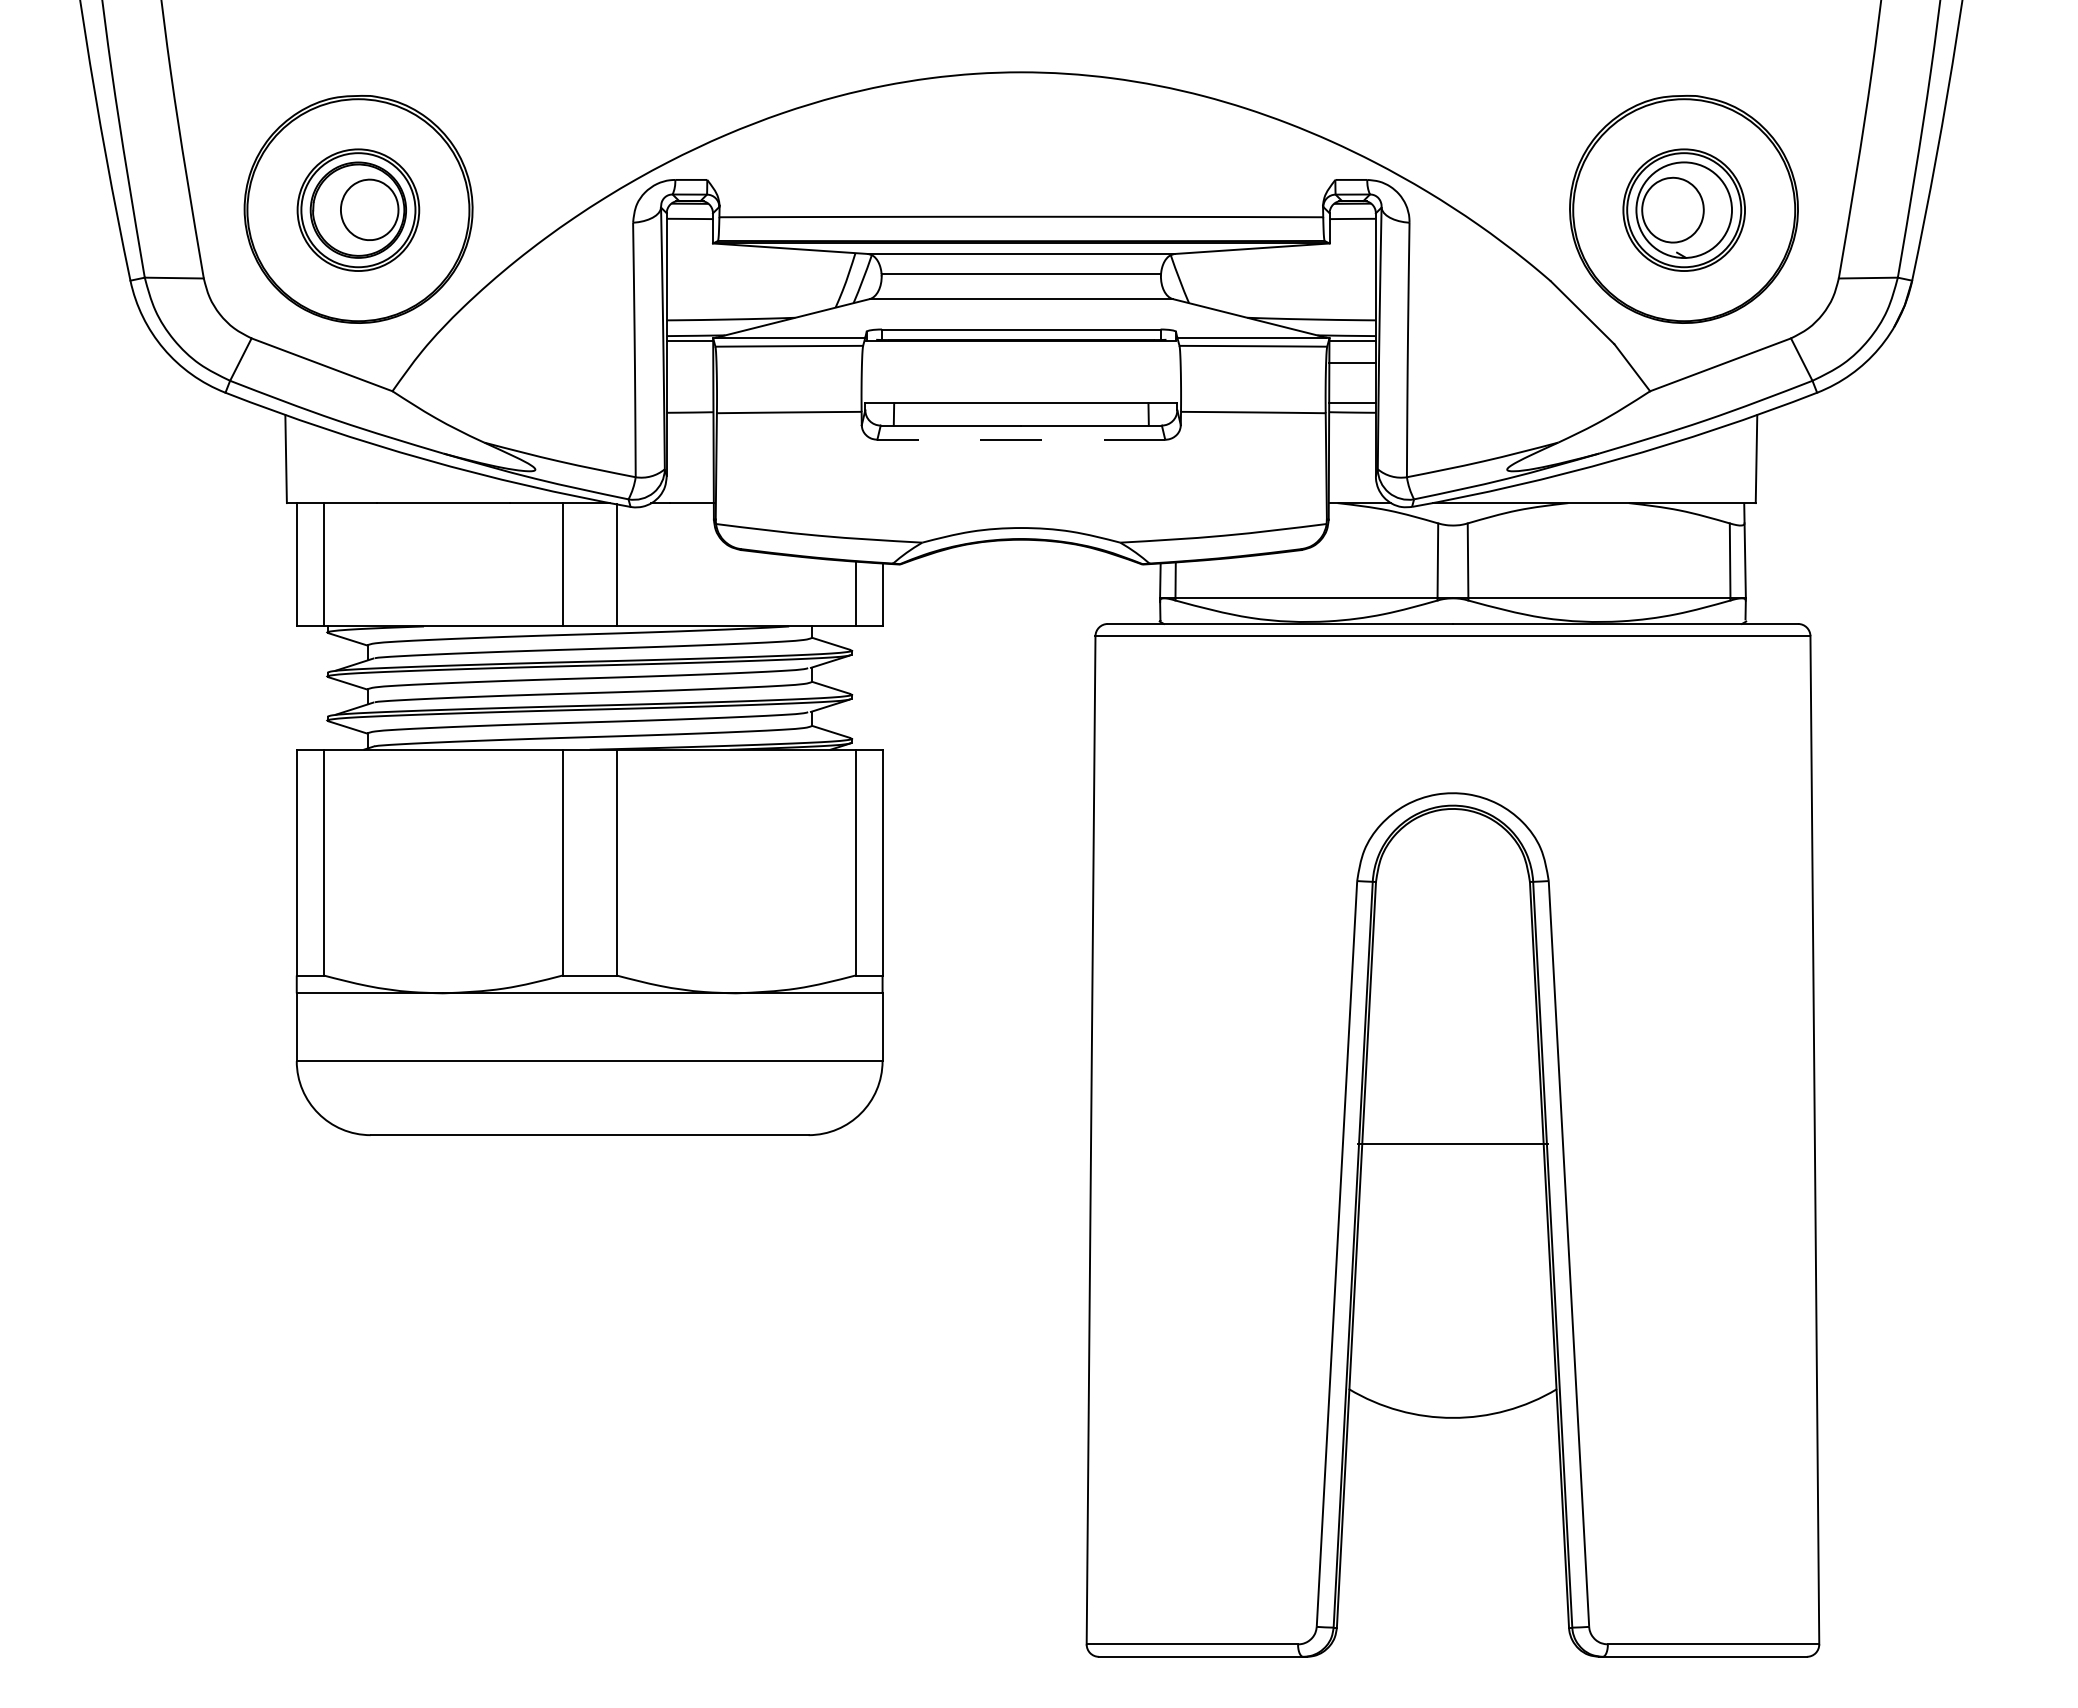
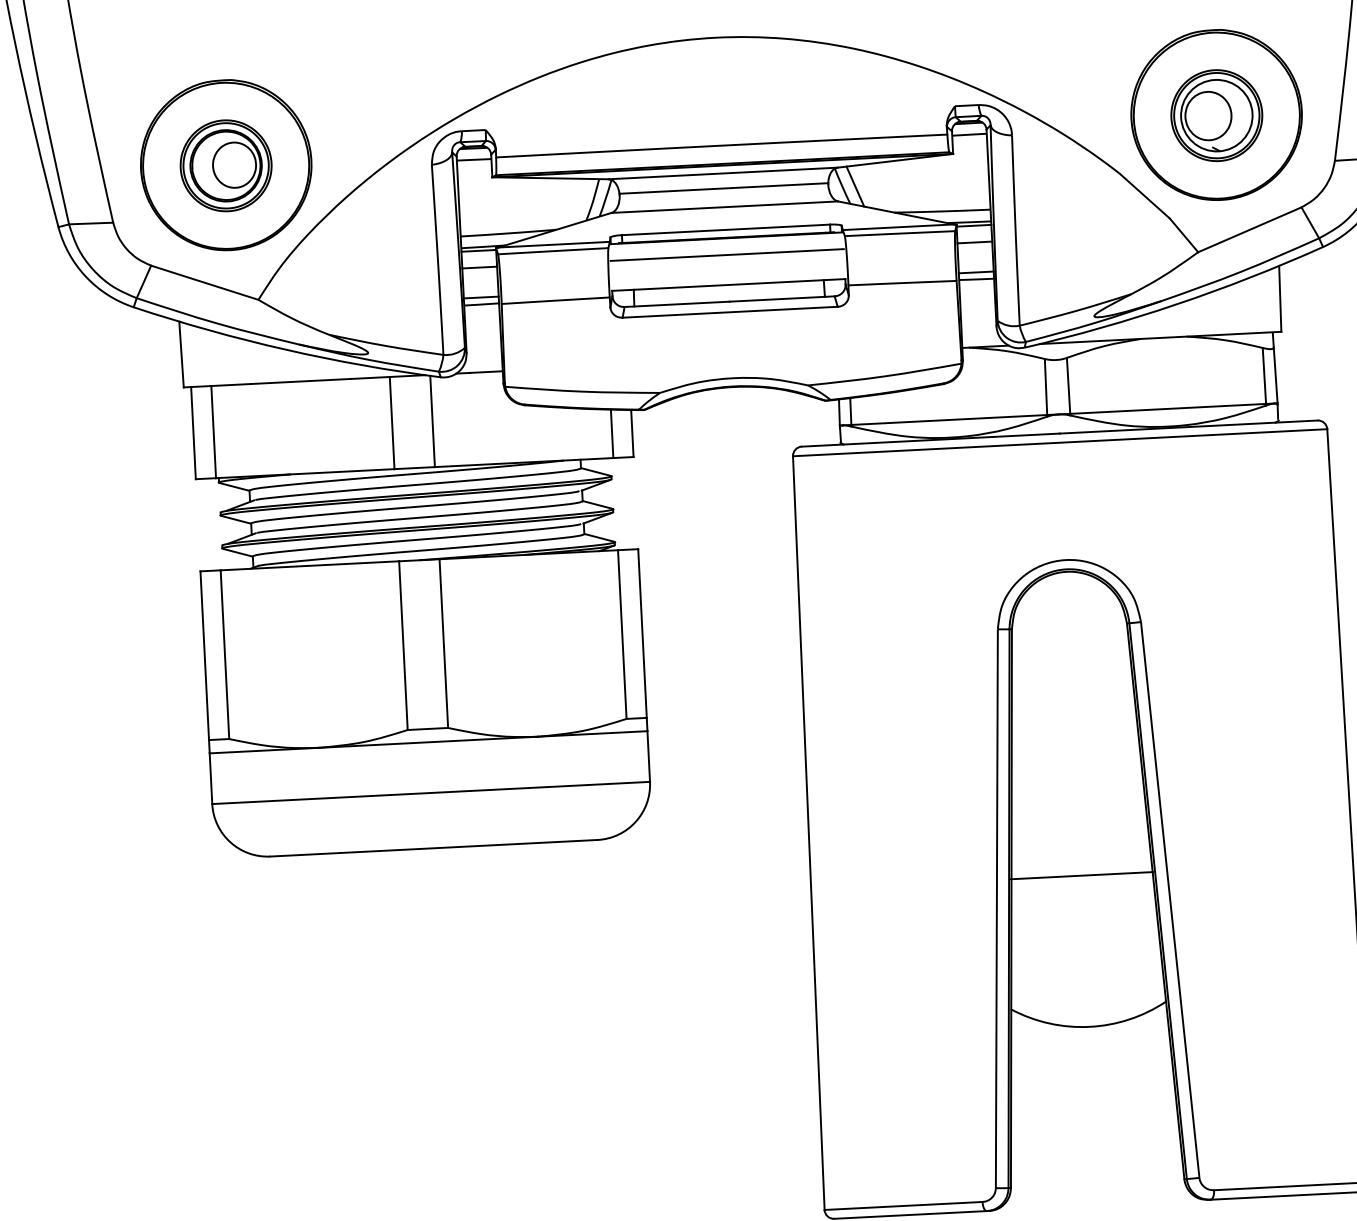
line: (1196, 280) -> (855, 186), added
line: (689, 363) -> (479, 267), added
line: (1021, 363) -> (727, 255), added
line: (689, 403) -> (480, 297), added
line: (1021, 439) -> (730, 312), dashed -> solid
line: (1452, 1143) -> (1081, 875), moved

